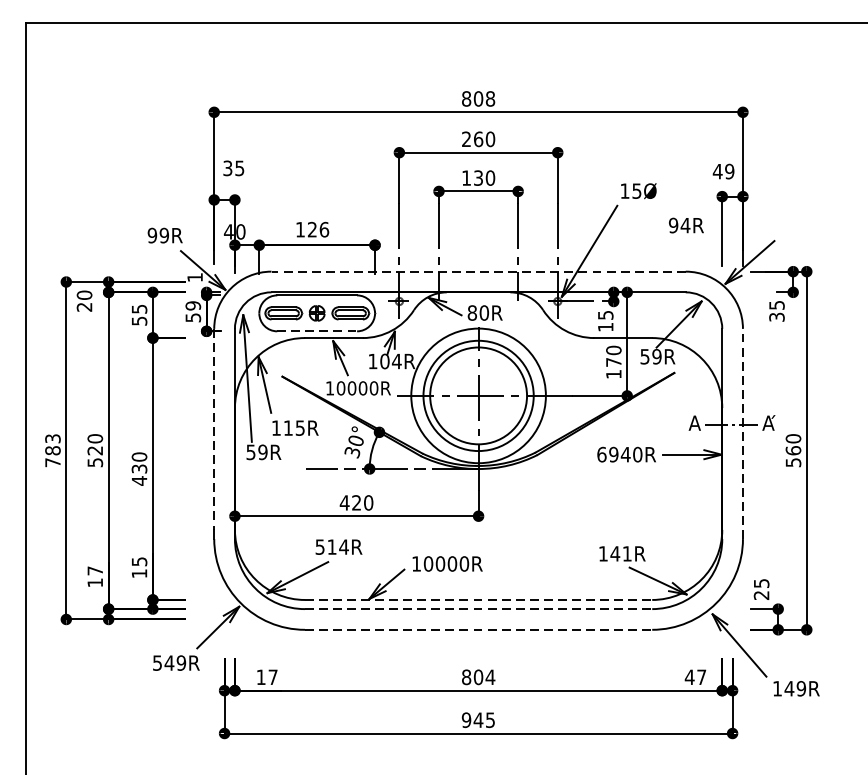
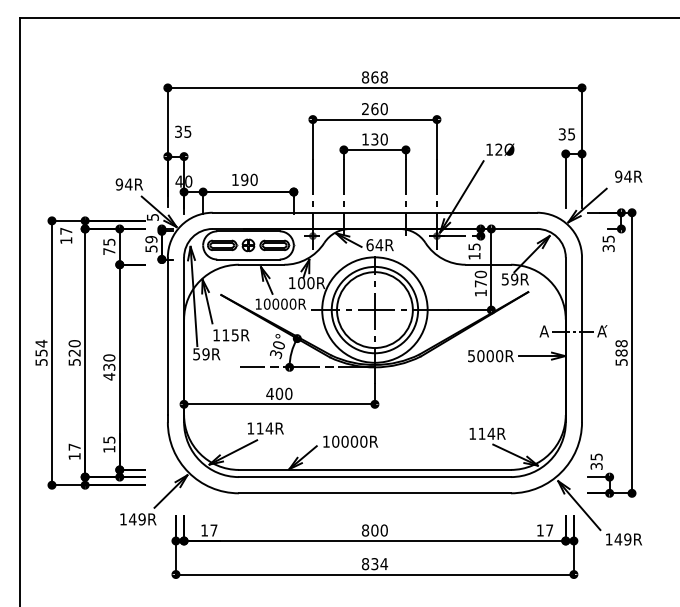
text: (478, 98) -> (374, 77), 808 -> 868
text: (723, 171) -> (566, 134), 49 -> 35
text: (636, 190) -> (498, 149), 15Ø -> 12Ø
text: (686, 225) -> (628, 176), moved
text: (318, 229) -> (249, 179), 126 -> 190
text: (163, 235) -> (128, 184), 99R -> 94R
line: (478, 271) -> (374, 212), dashed -> solid
text: (194, 277) -> (152, 217), 1 -> 5
text: (84, 300) -> (66, 235), 20 -> 17
text: (478, 313) -> (374, 245), 80R -> 64R
text: (139, 321) -> (109, 251), 55 -> 75
line: (317, 331) -> (248, 259), dashed -> solid
text: (396, 361) -> (310, 283), 104R -> 100R
line: (213, 429) -> (167, 336), dashed -> solid
line: (743, 433) -> (582, 339), dashed -> solid
text: (793, 444) -> (621, 348), 560 -> 588
text: (52, 450) -> (41, 352), 783 -> 554
text: (614, 455) -> (481, 356), 6940R -> 5000R
text: (356, 502) -> (279, 393), 420 -> 400
text: (319, 547) -> (250, 428), 514R -> 114R
text: (621, 553) -> (486, 433), 141R -> 114R
text: (761, 595) -> (596, 466), 25 -> 35
line: (478, 599) -> (374, 469), dashed -> solid
line: (478, 609) -> (374, 477), dashed -> solid
line: (478, 630) -> (374, 493), dashed -> solid
text: (157, 663) -> (123, 519), 549R -> 149R
text: (490, 677) -> (384, 530), 804 -> 800
text: (689, 677) -> (540, 530), 47 -> 17
text: (478, 720) -> (374, 564), 945 -> 834

